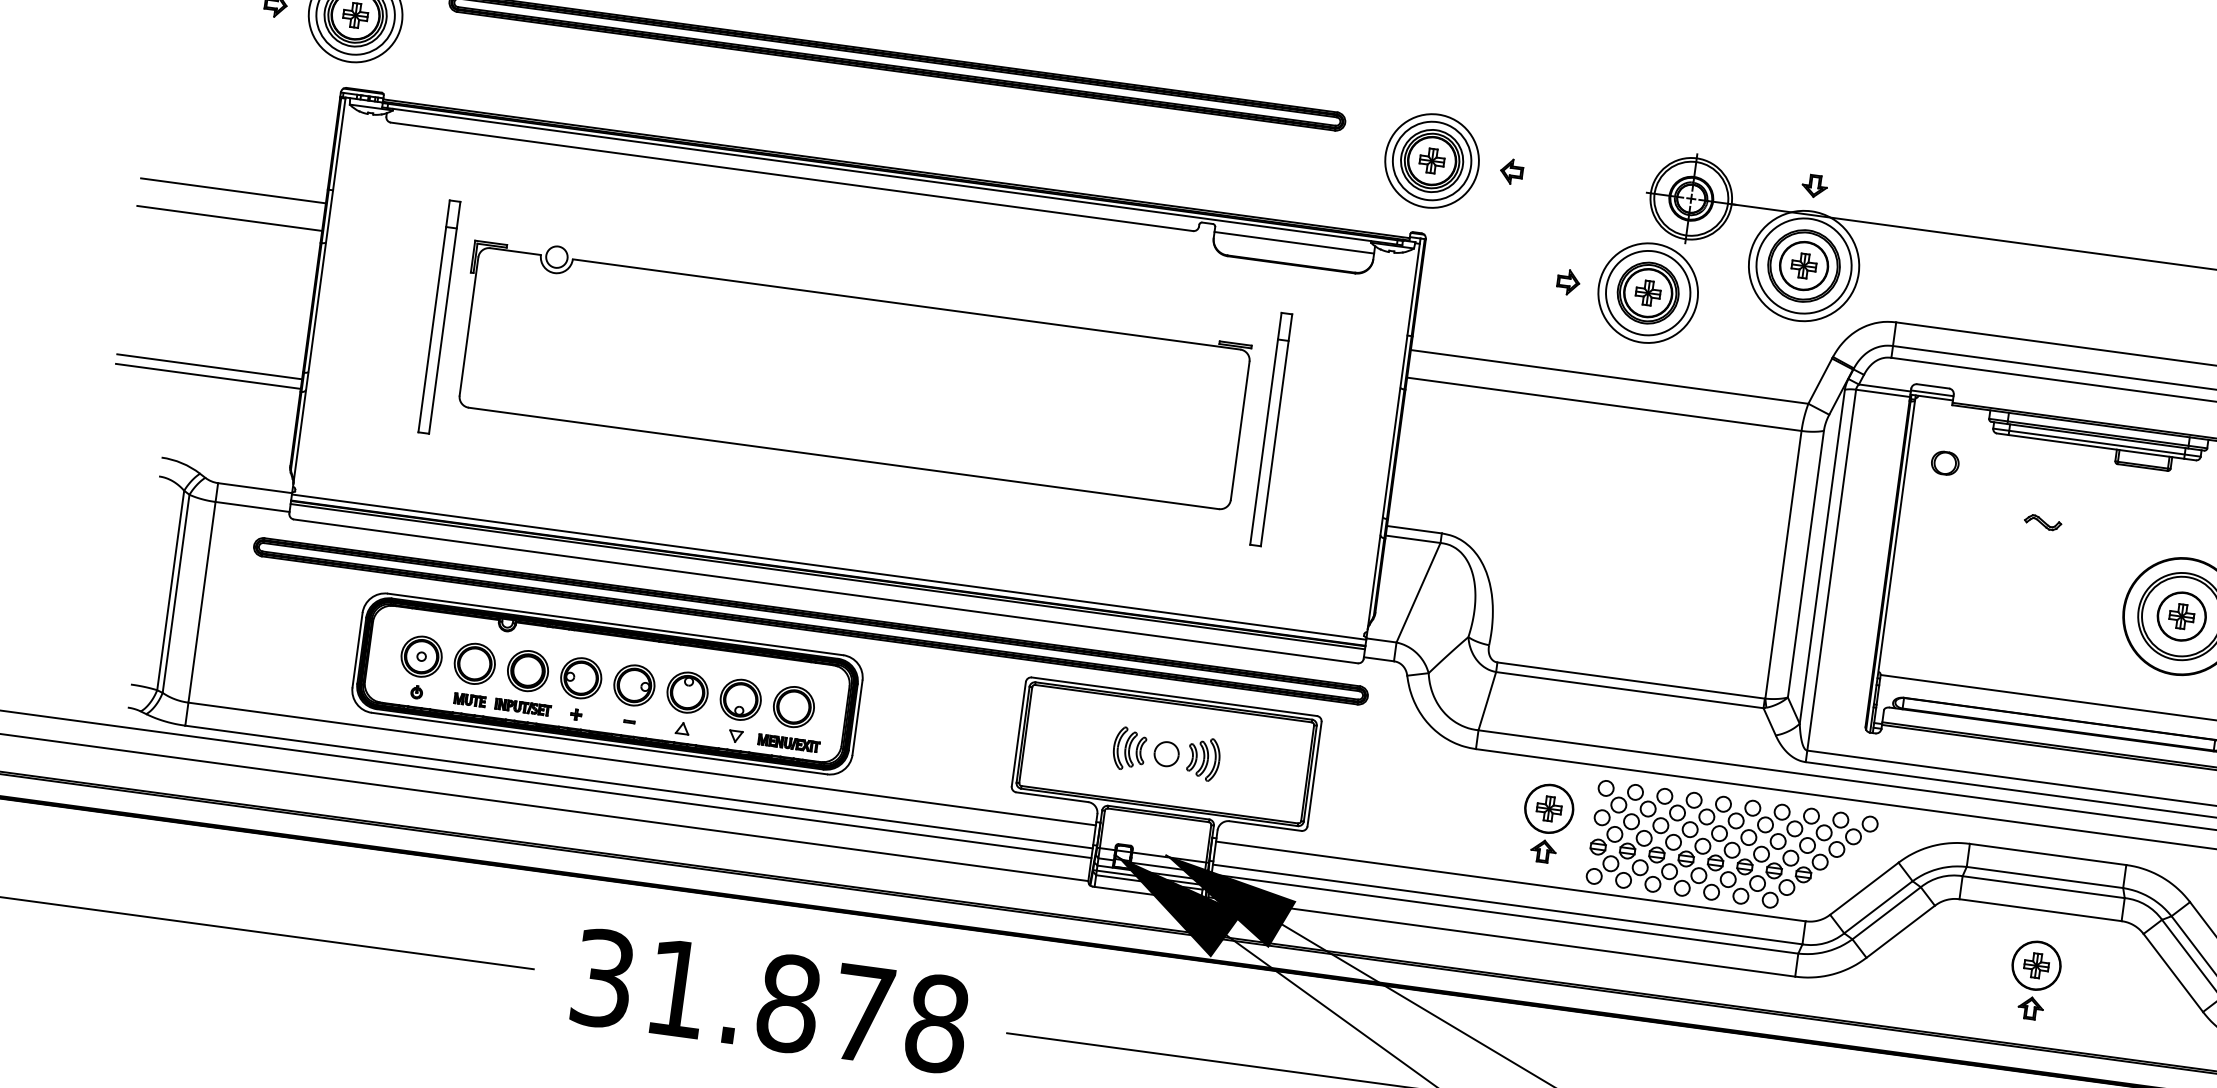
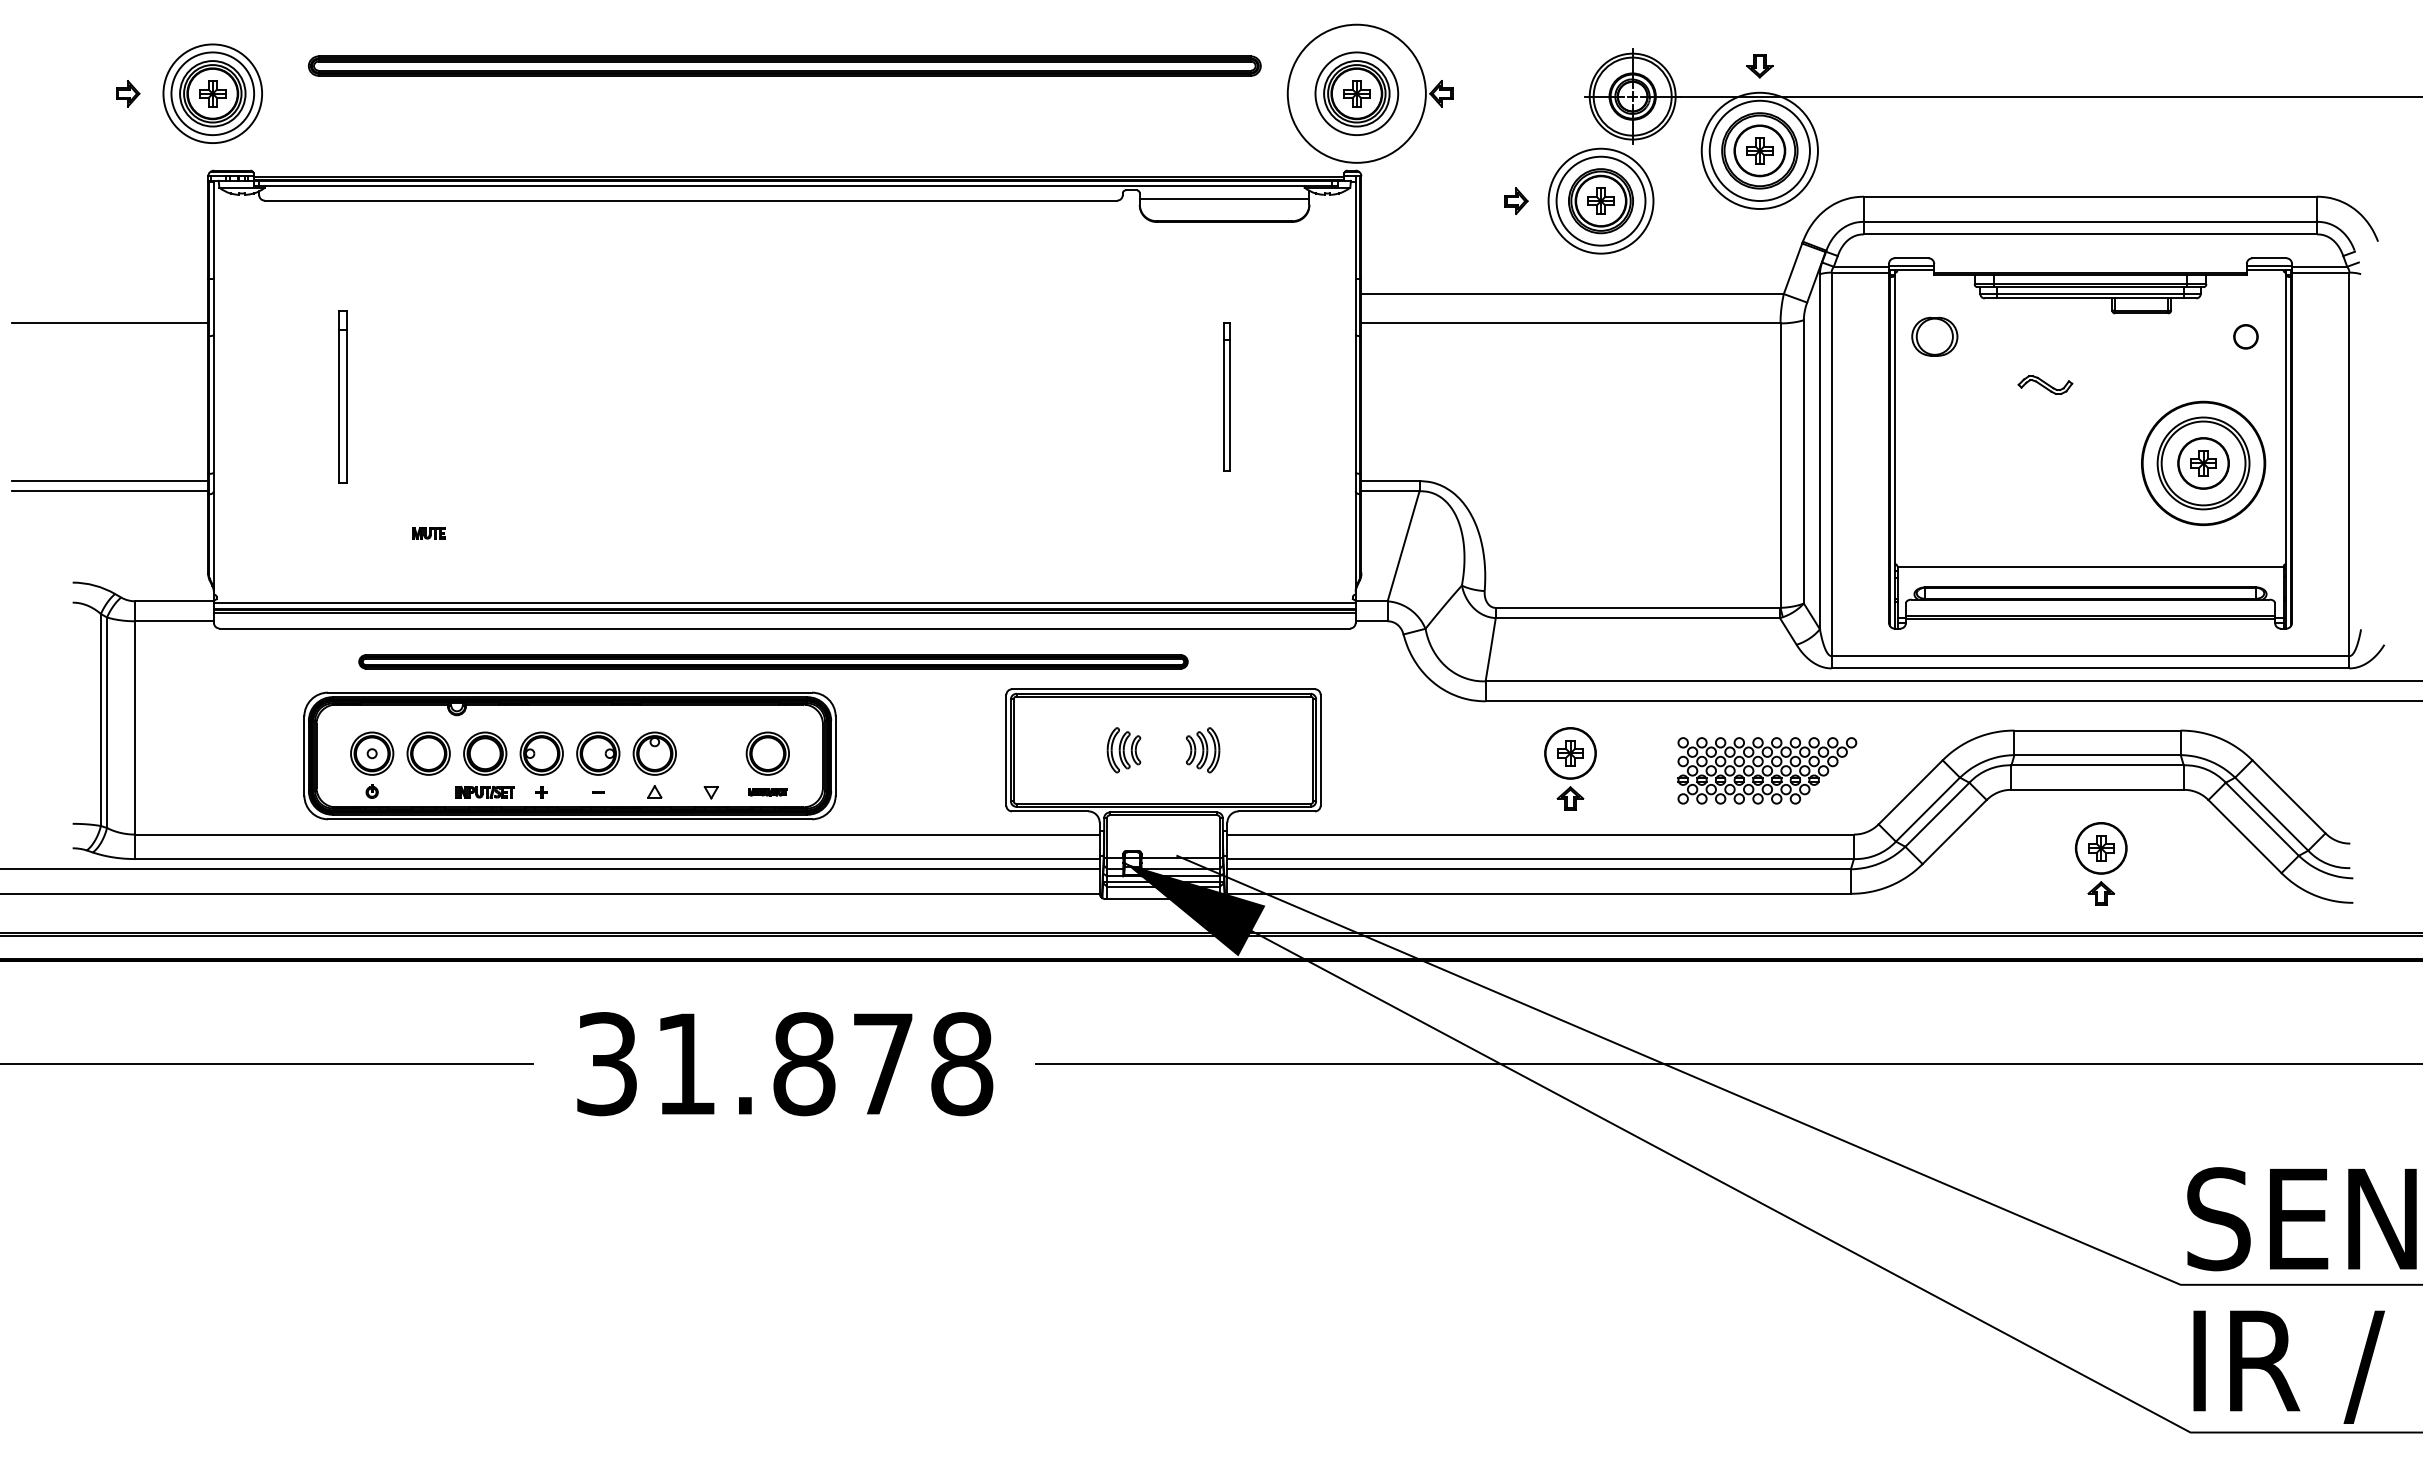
circle: (1431, 160) -> (1356, 93), size x1.4
line: (232, 191) -> (109, 294), removed
part: (439, 316) -> (342, 396), size x0.7
part: (852, 372) -> (781, 396), removed
part: (1270, 429) -> (1226, 396), size x0.6
part: (1945, 463) -> (1935, 336), size x1.6
part: (2043, 522) -> (2045, 384), size x1.4
part: (810, 620) -> (773, 661), size x0.7
part: (740, 699) -> (711, 753), removed
part: (469, 700) -> (428, 533), moved
part: (788, 743) -> (767, 792), size x0.6
part: (1166, 753) -> (1163, 749), removed
part: (1732, 850) -> (1767, 770), size x0.6
fill: (1227, 902) -> (1247, 896), removed

